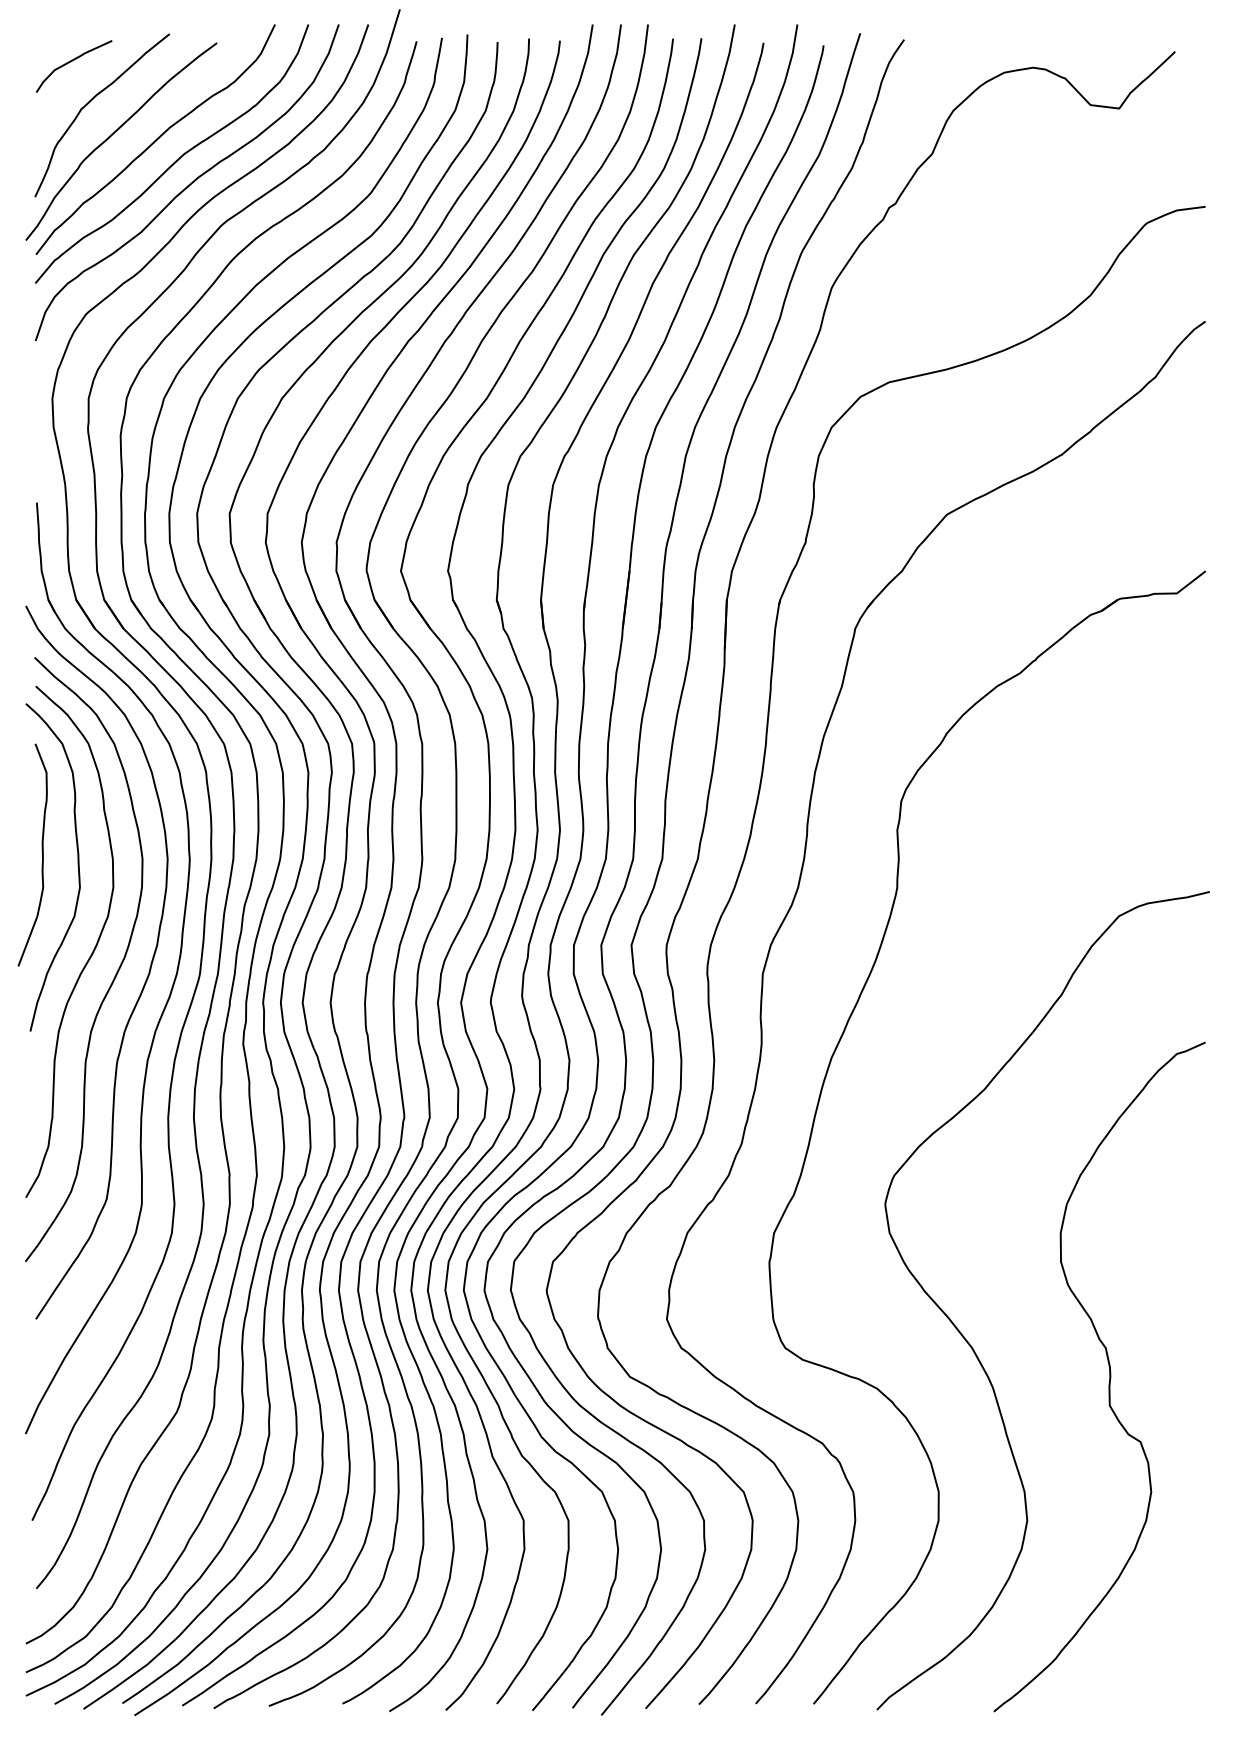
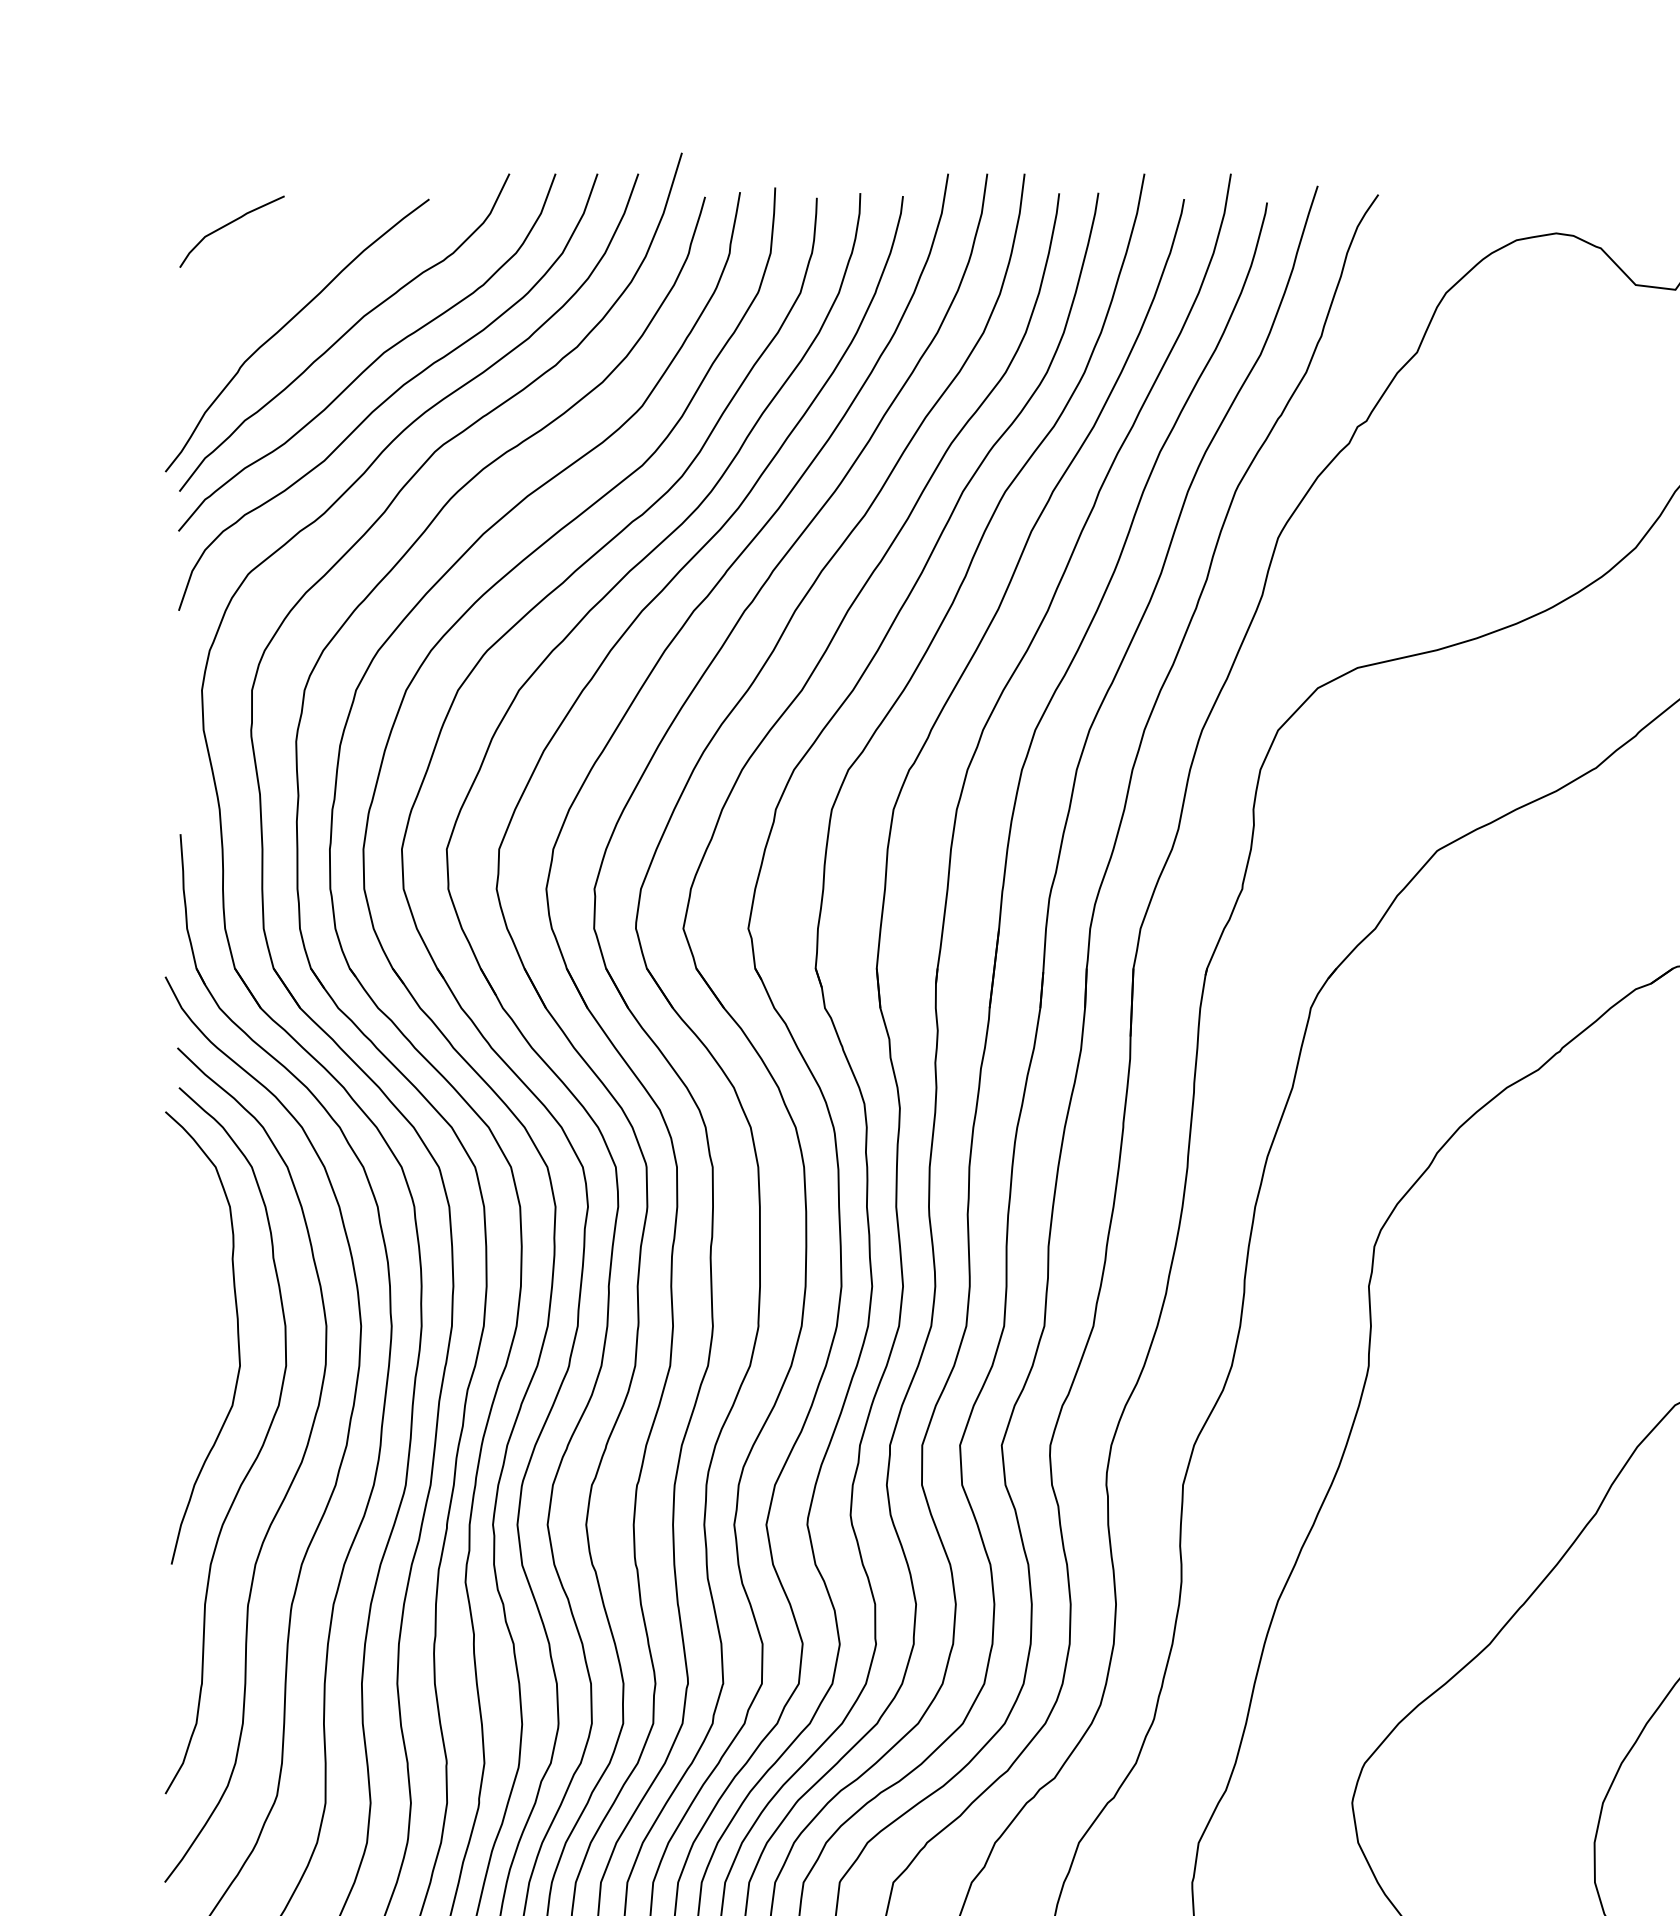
curve: (90, 102) -> (254, 281), removed
curve: (41, 851) -> (186, 1315), removed

